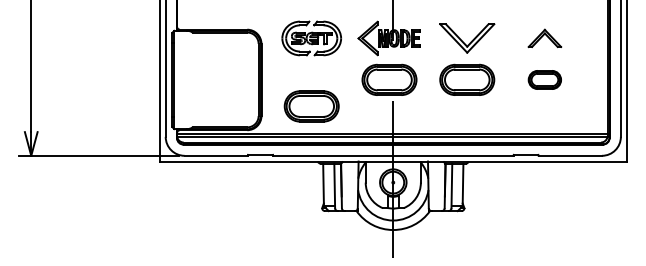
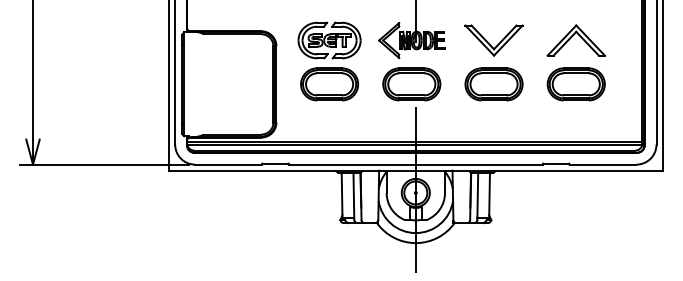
part: (544, 38) -> (575, 40), size x1.67
part: (544, 80) -> (575, 84), size x1.67
part: (311, 106) -> (329, 84), moved

